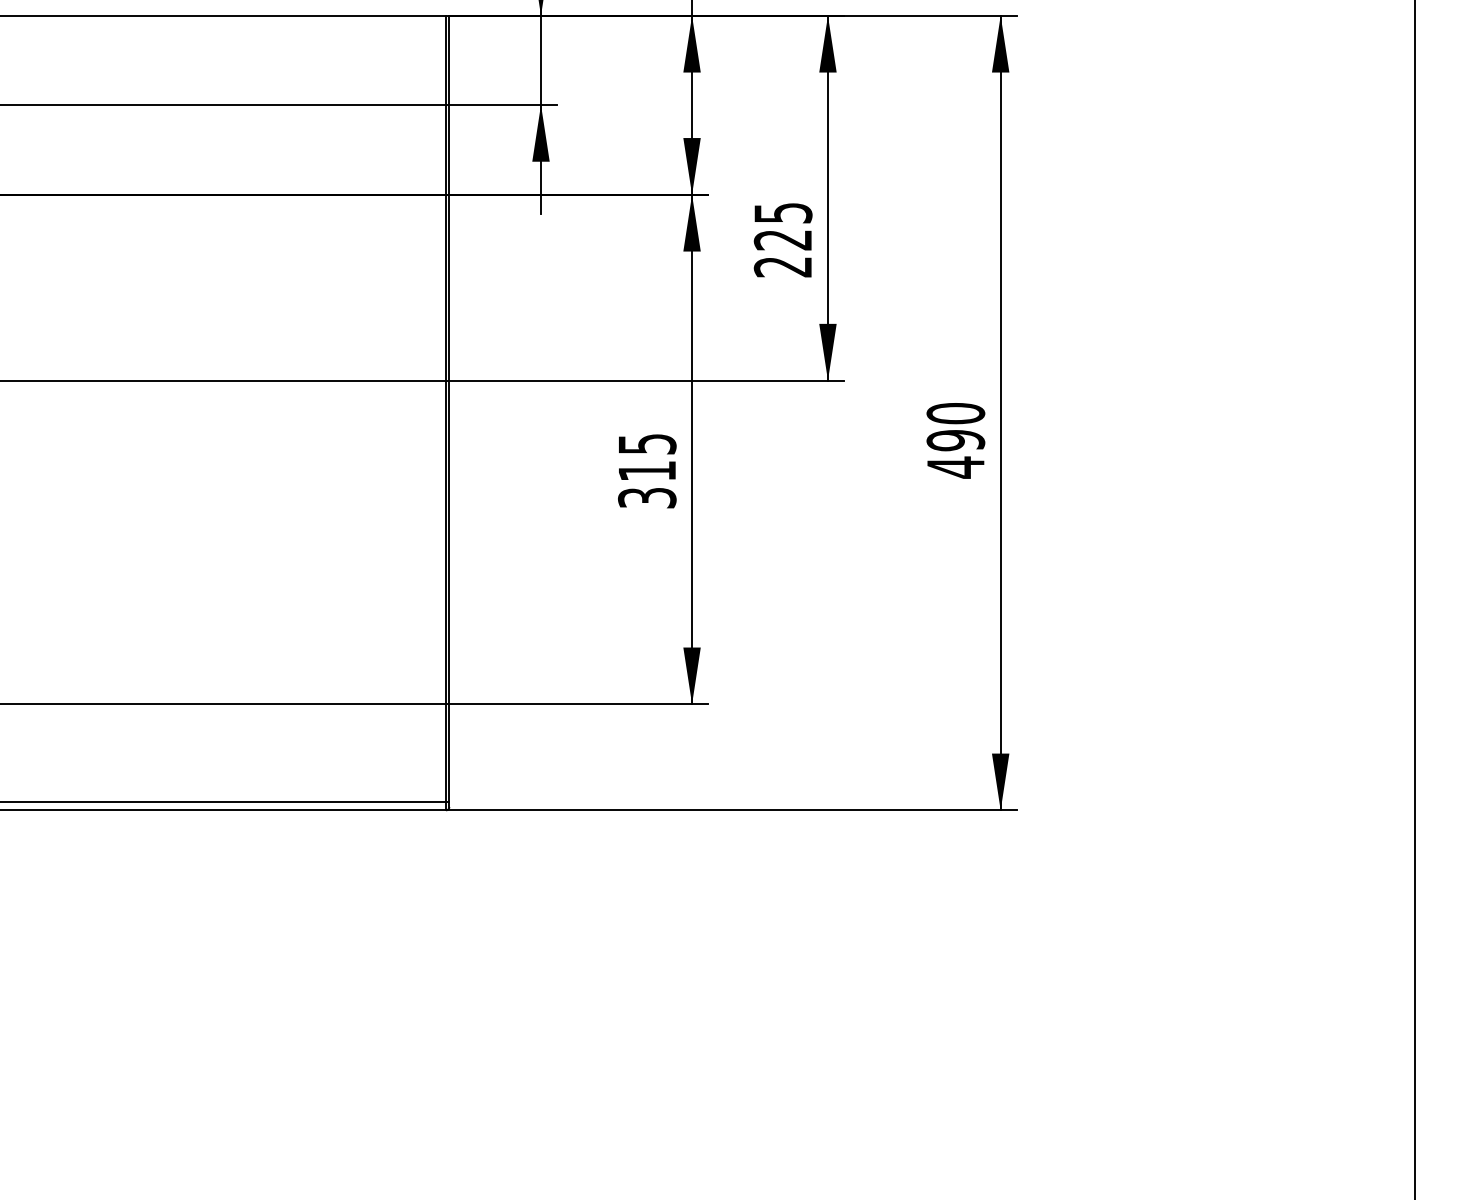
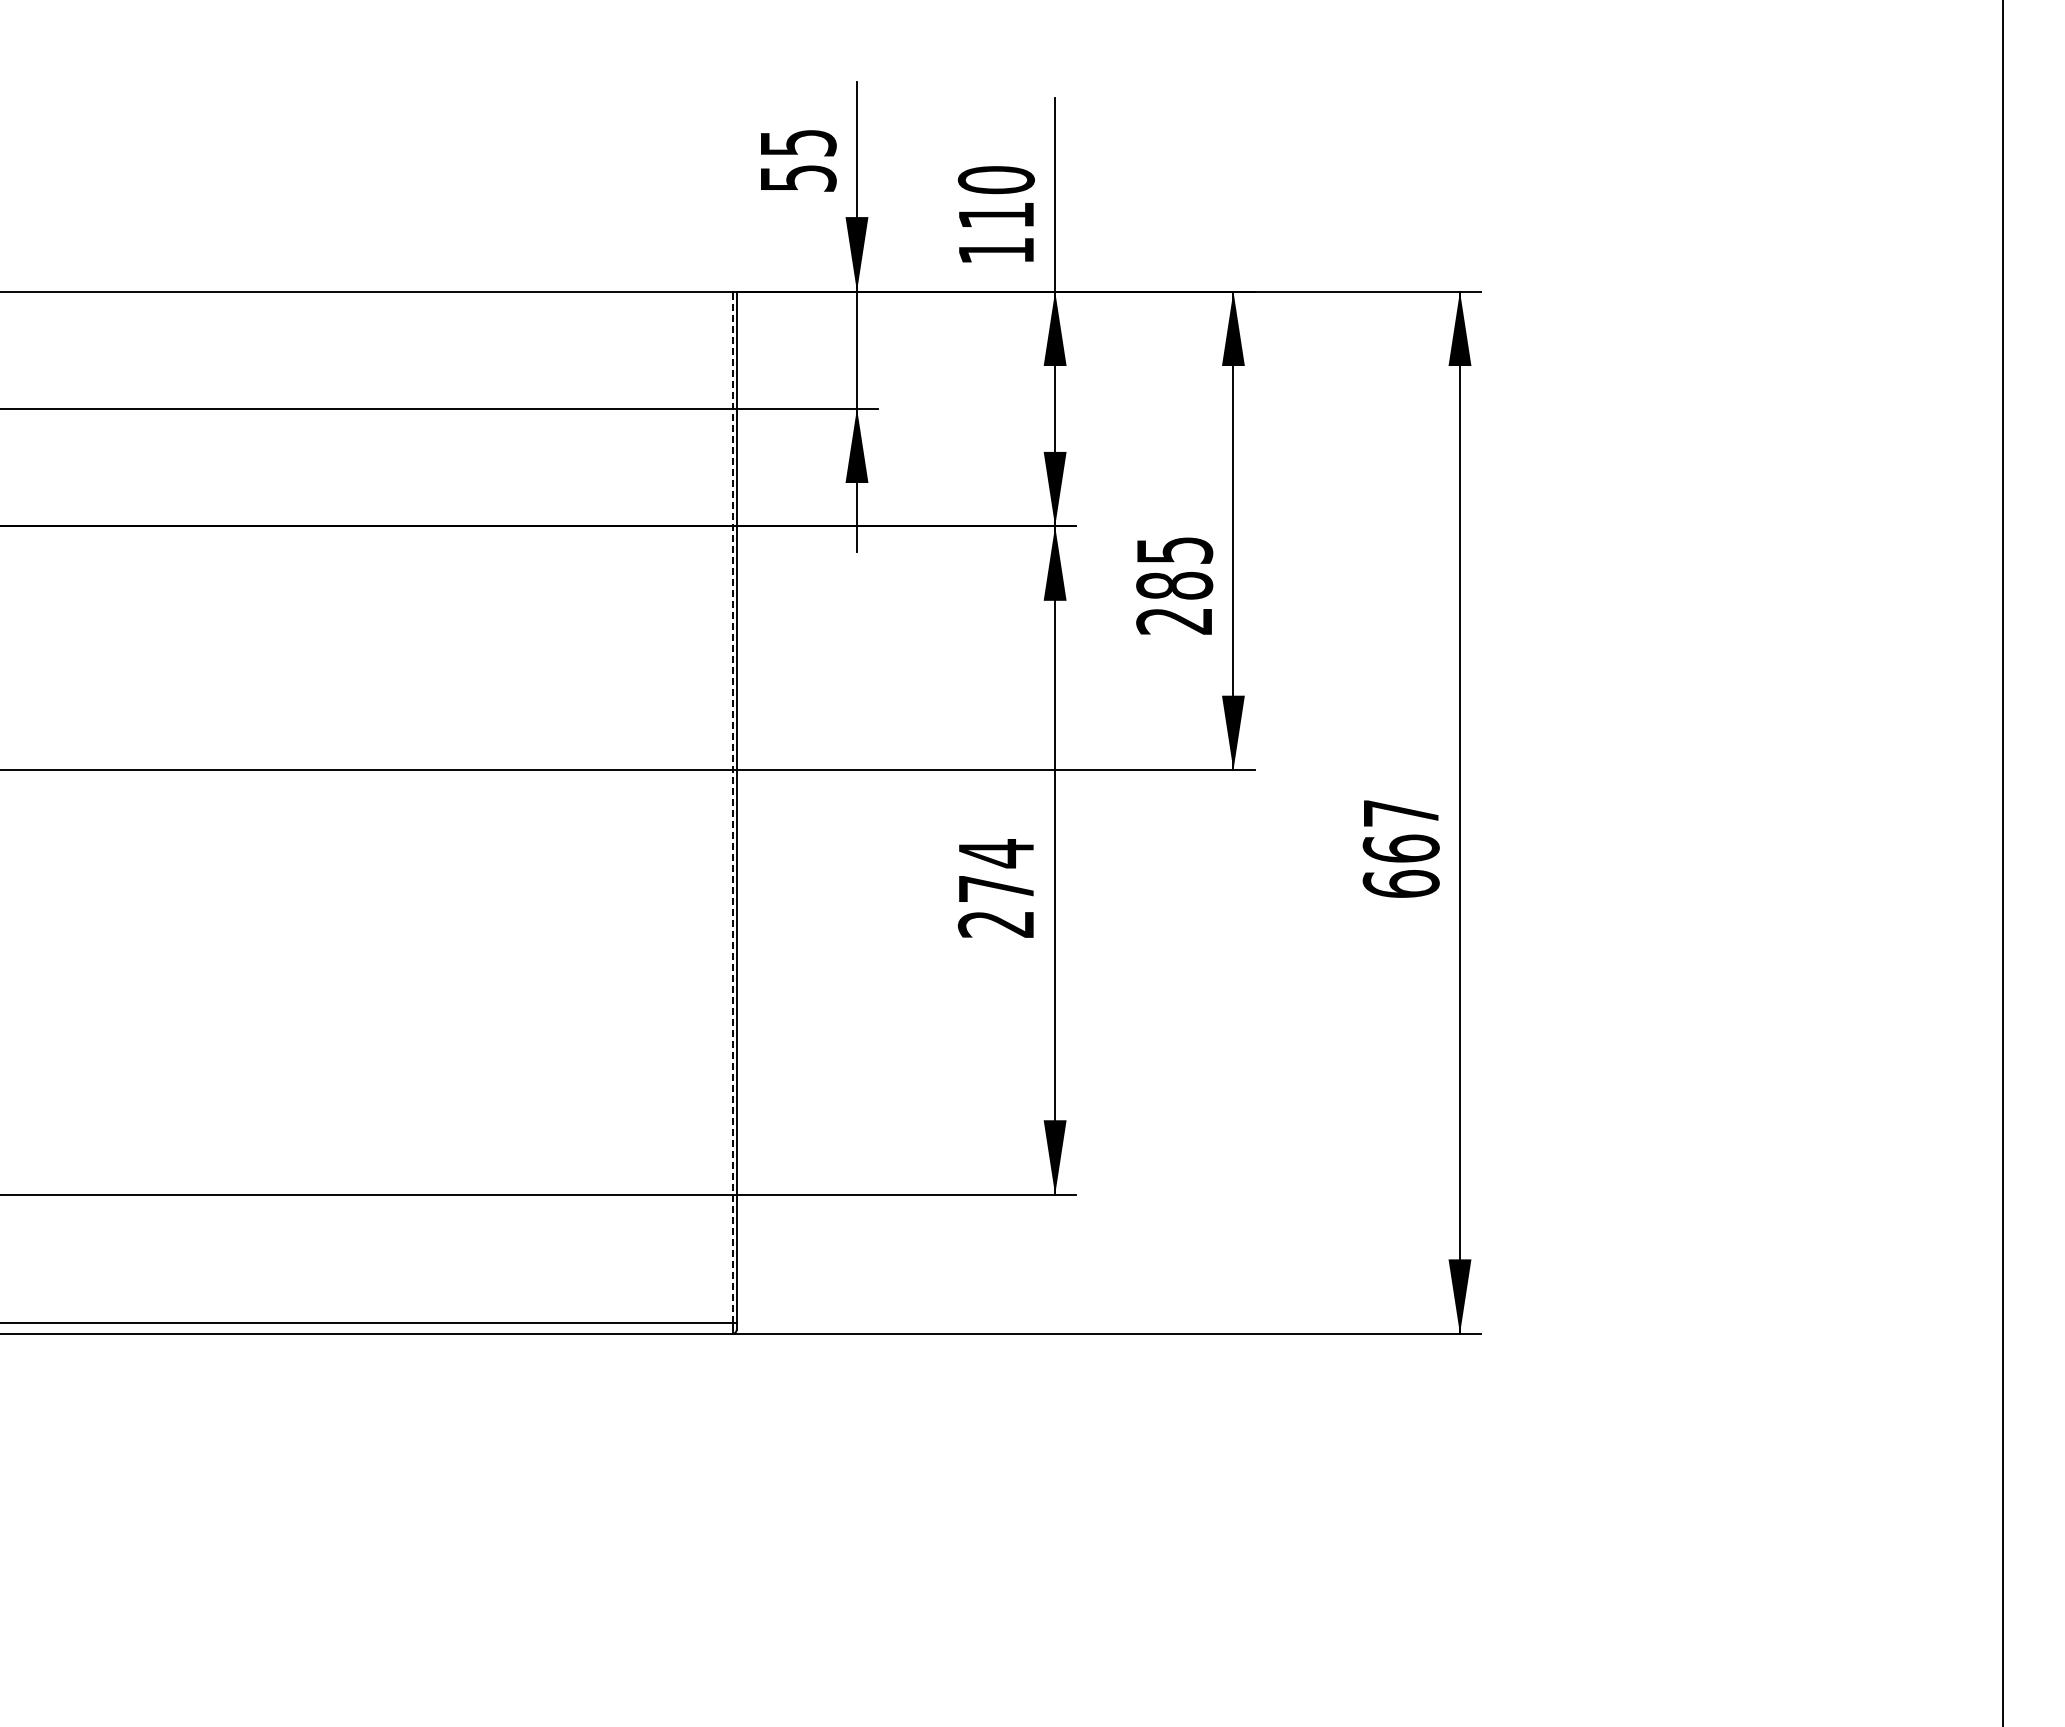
text: (783, 239) -> (1174, 585), 225 -> 285
line: (446, 409) -> (732, 807), solid -> dashed
text: (955, 440) -> (1400, 848), 490 -> 667
text: (647, 470) -> (996, 888), 315 -> 274

